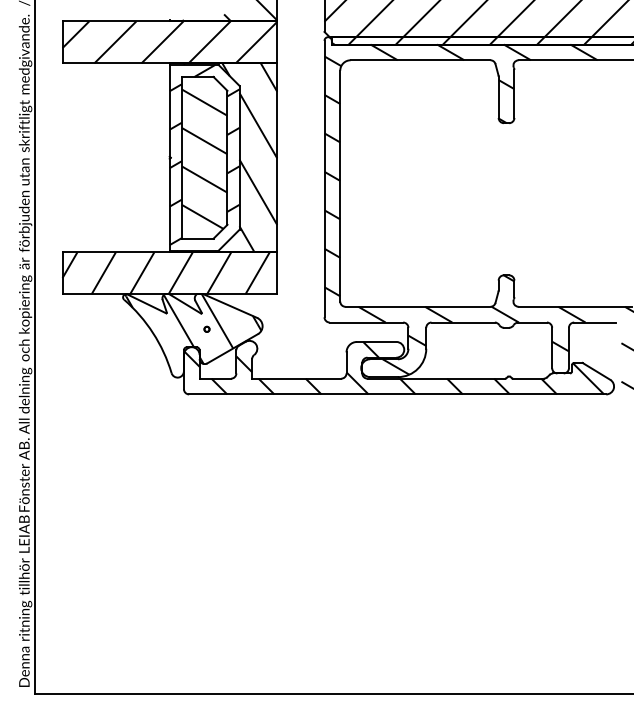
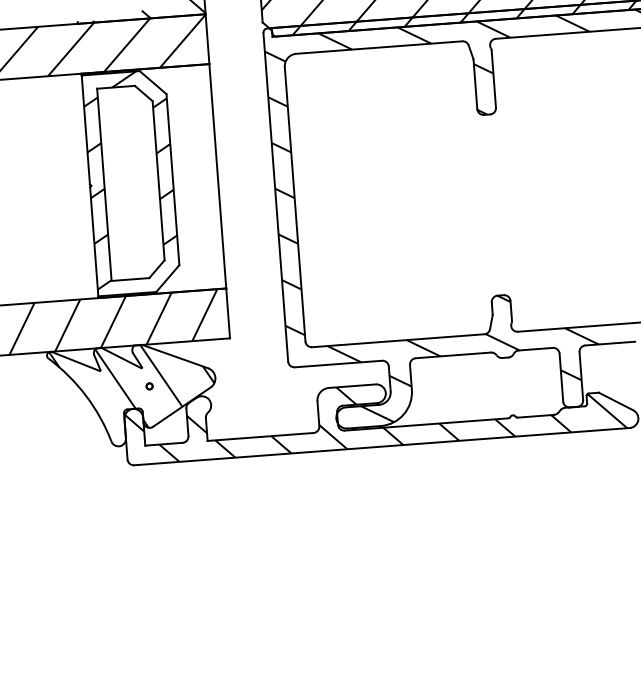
hatch: (226, 157) -> (157, 180), removed
hatch: (204, 158) -> (131, 183), removed

